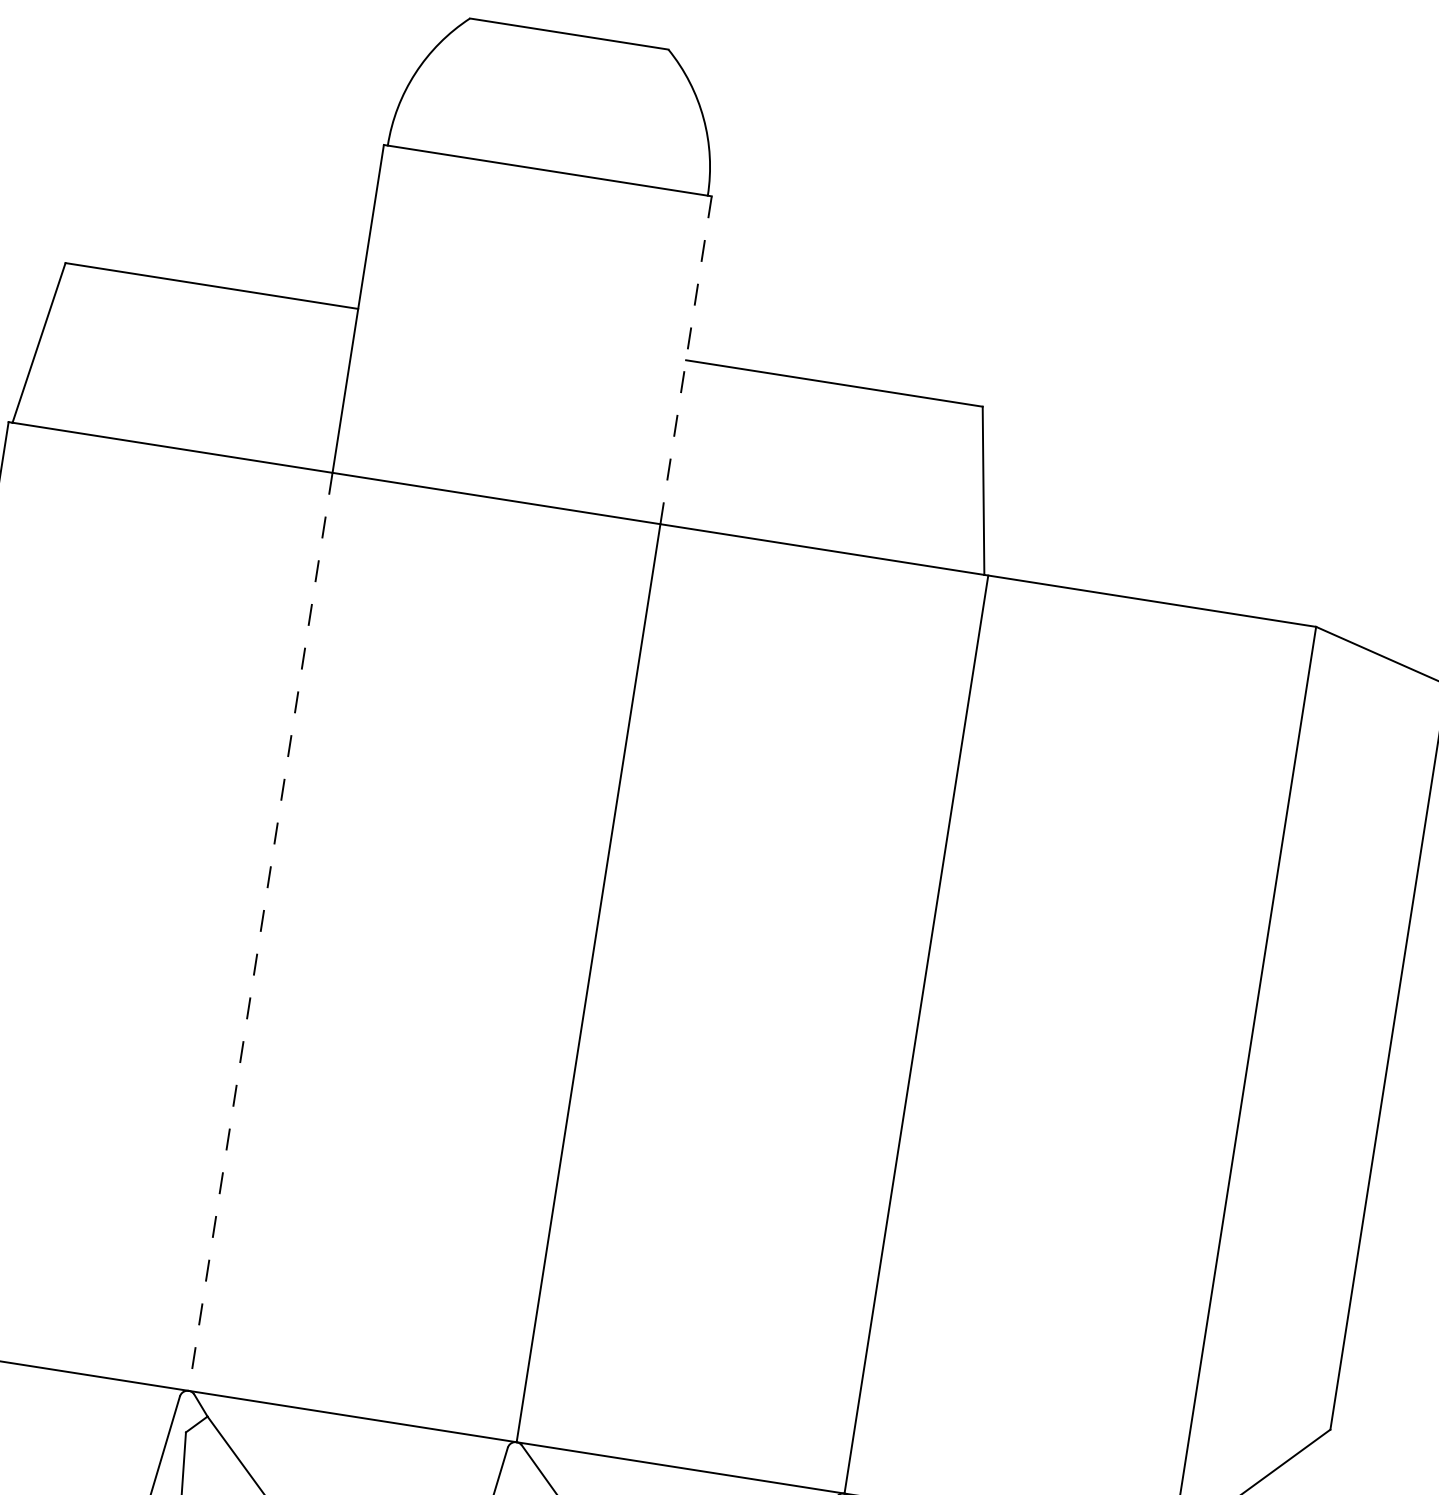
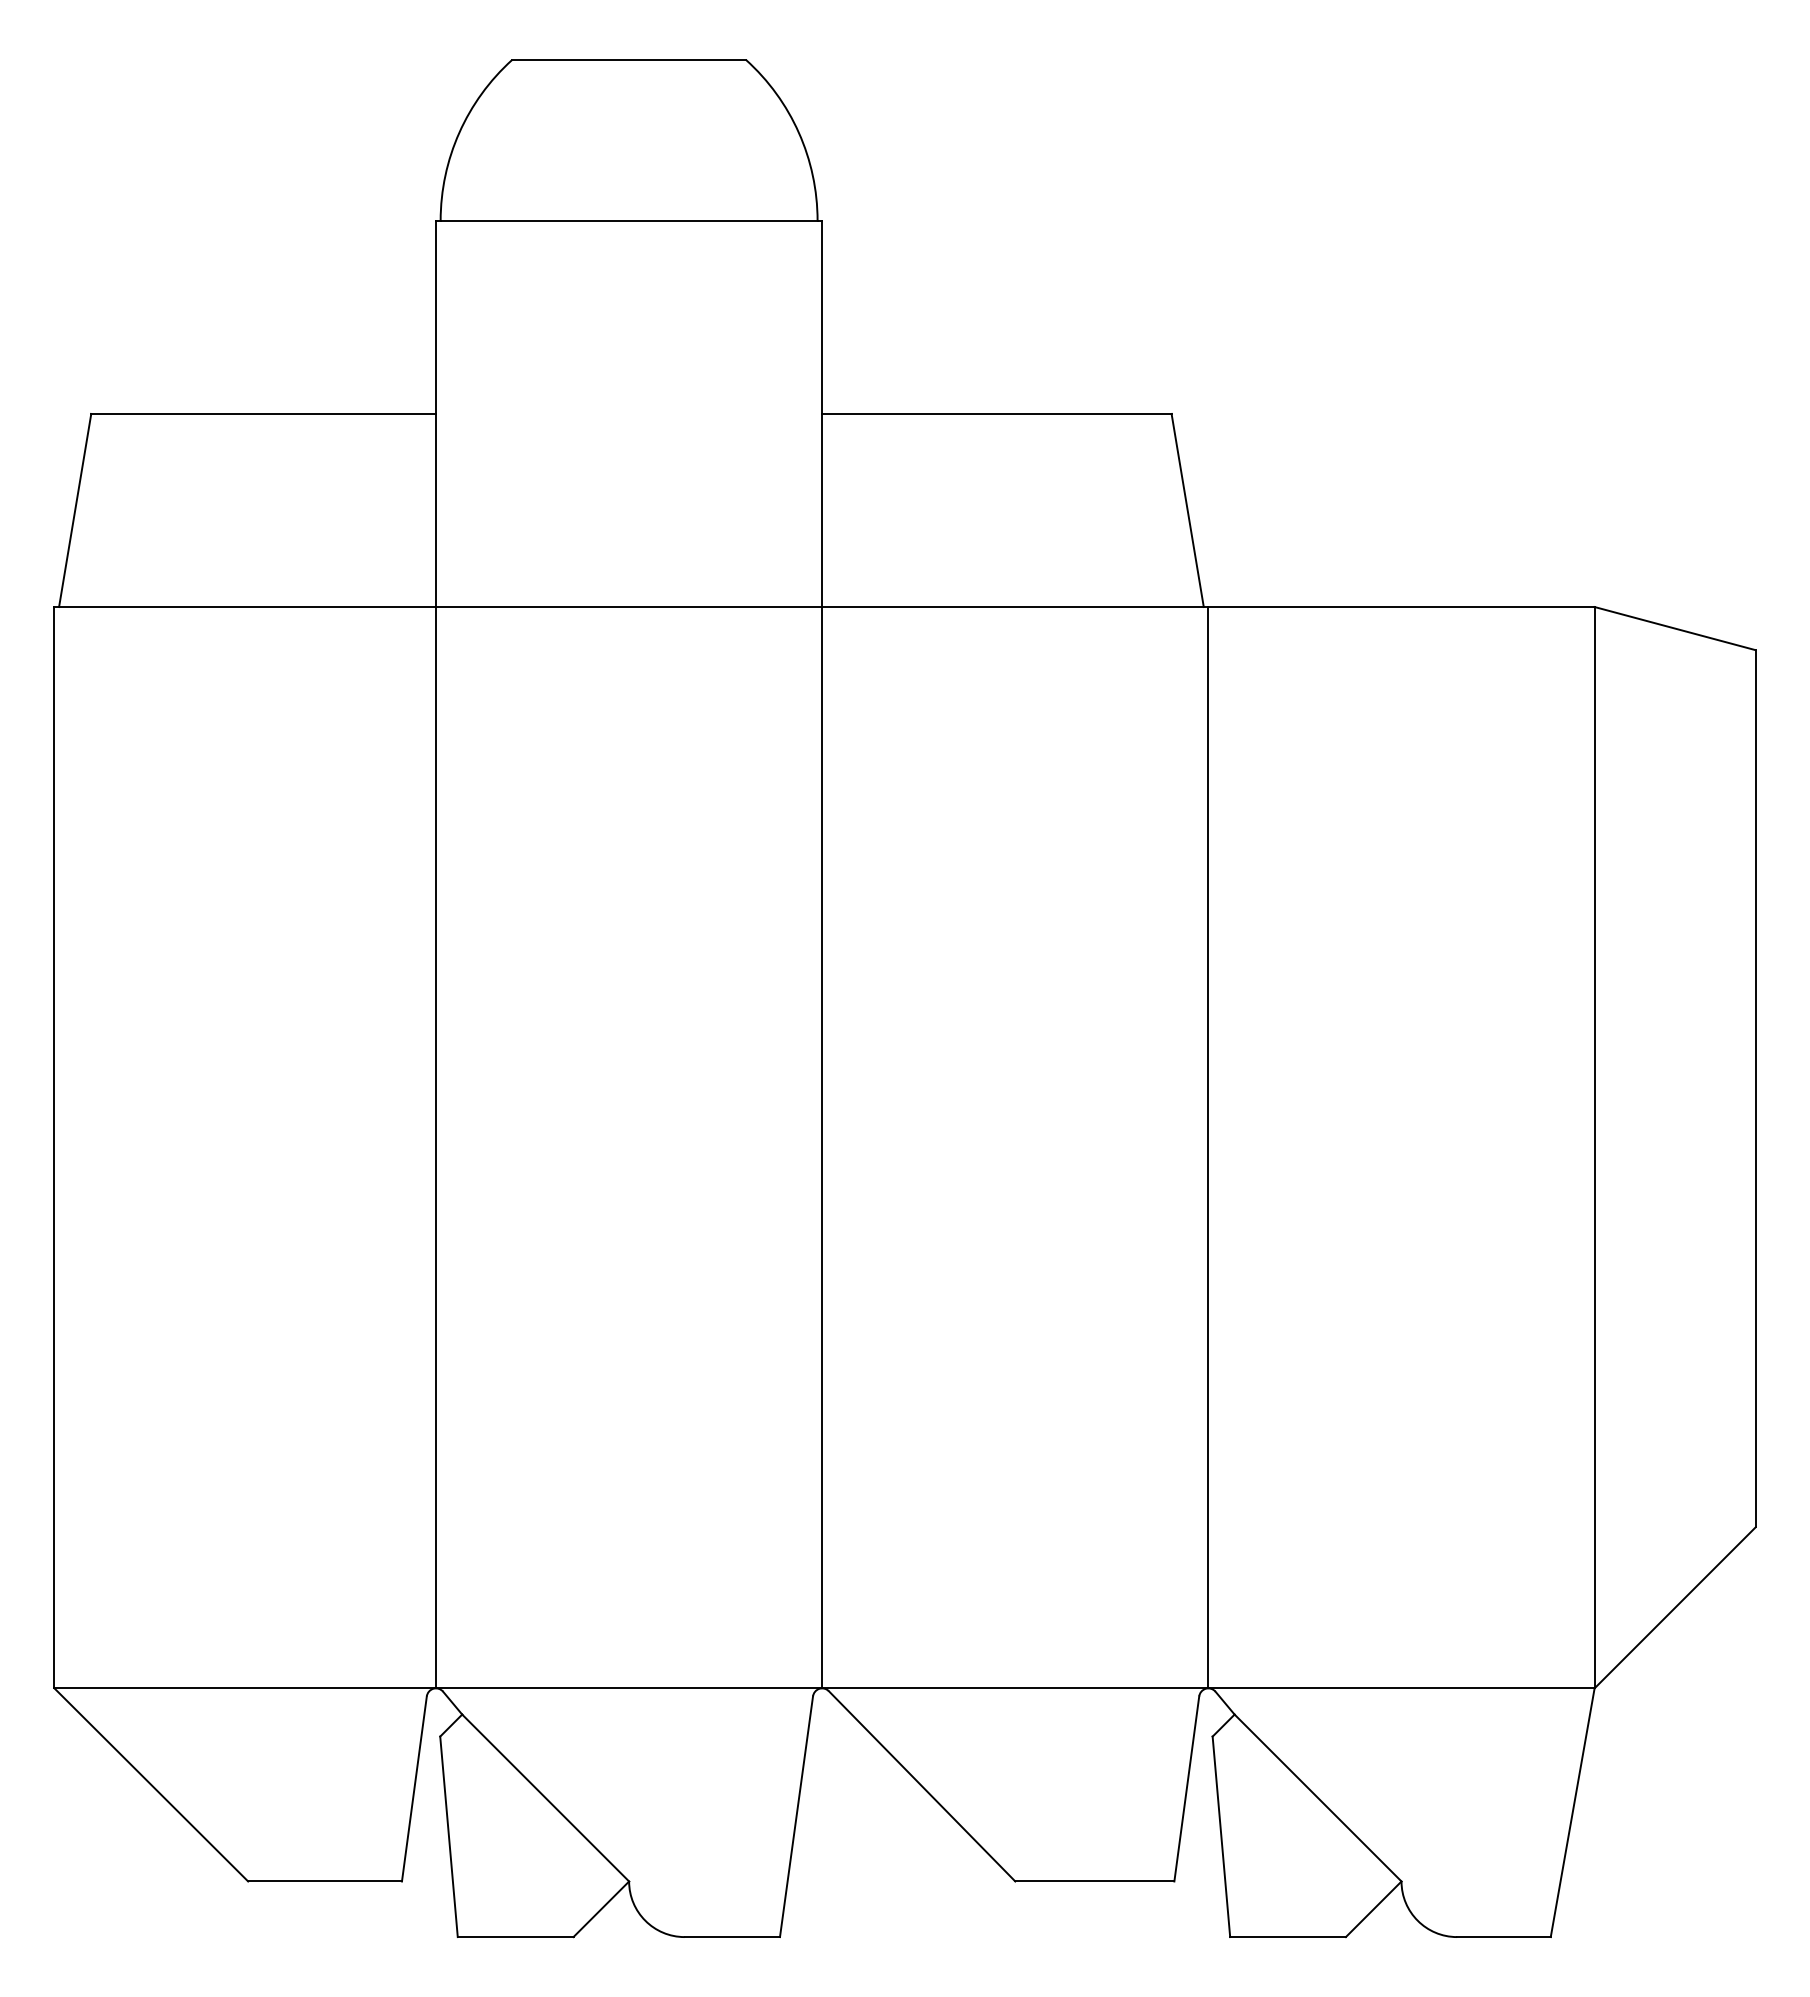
line: (686, 359) -> (822, 413), dashed -> solid
line: (261, 931) -> (436, 1147), dashed -> solid

